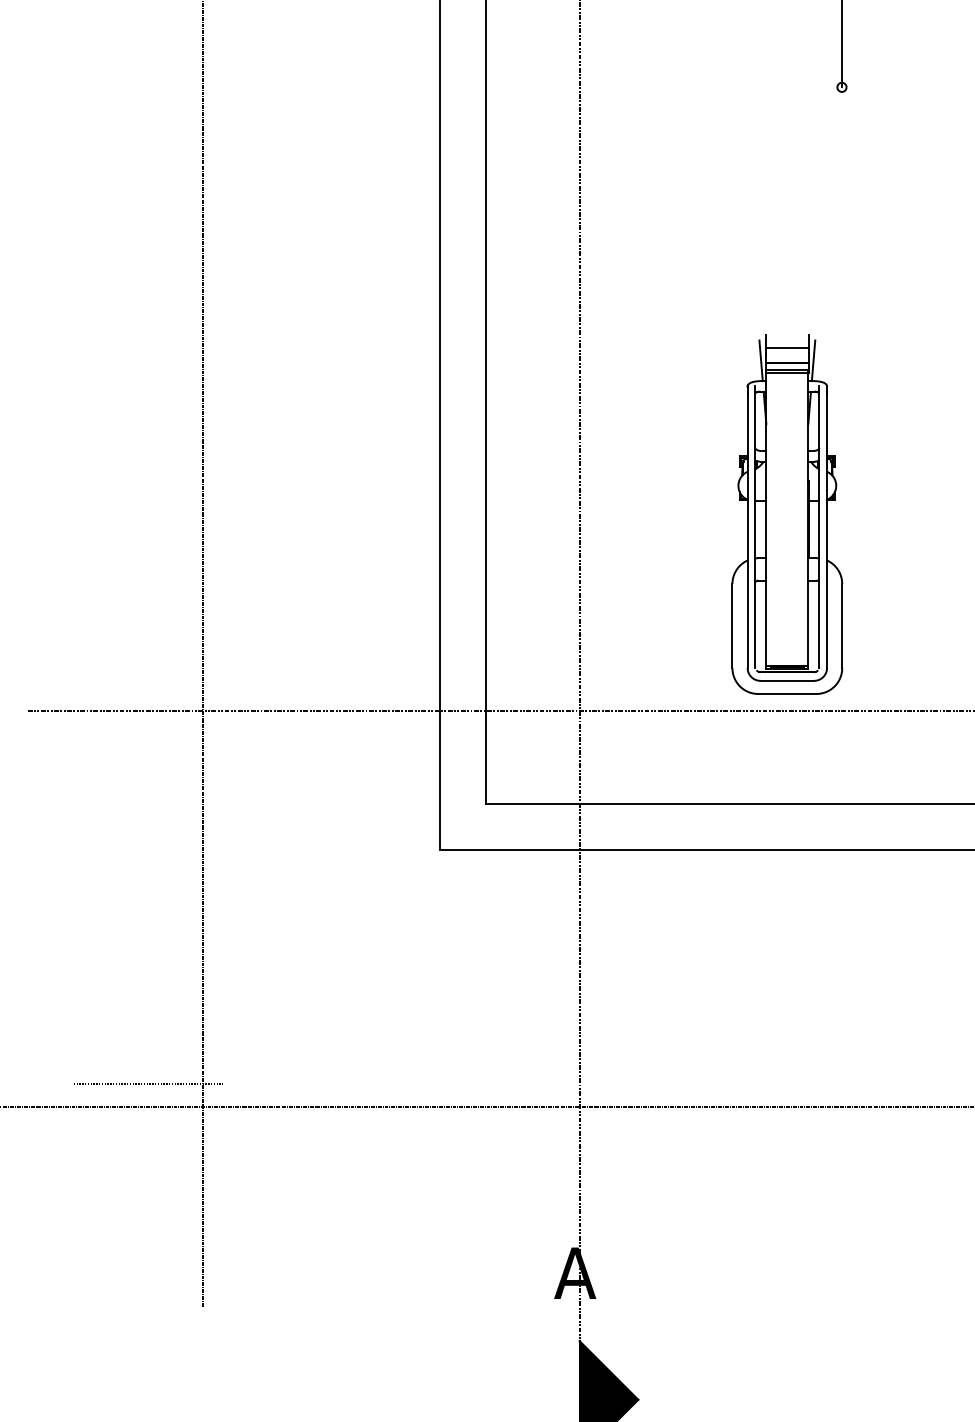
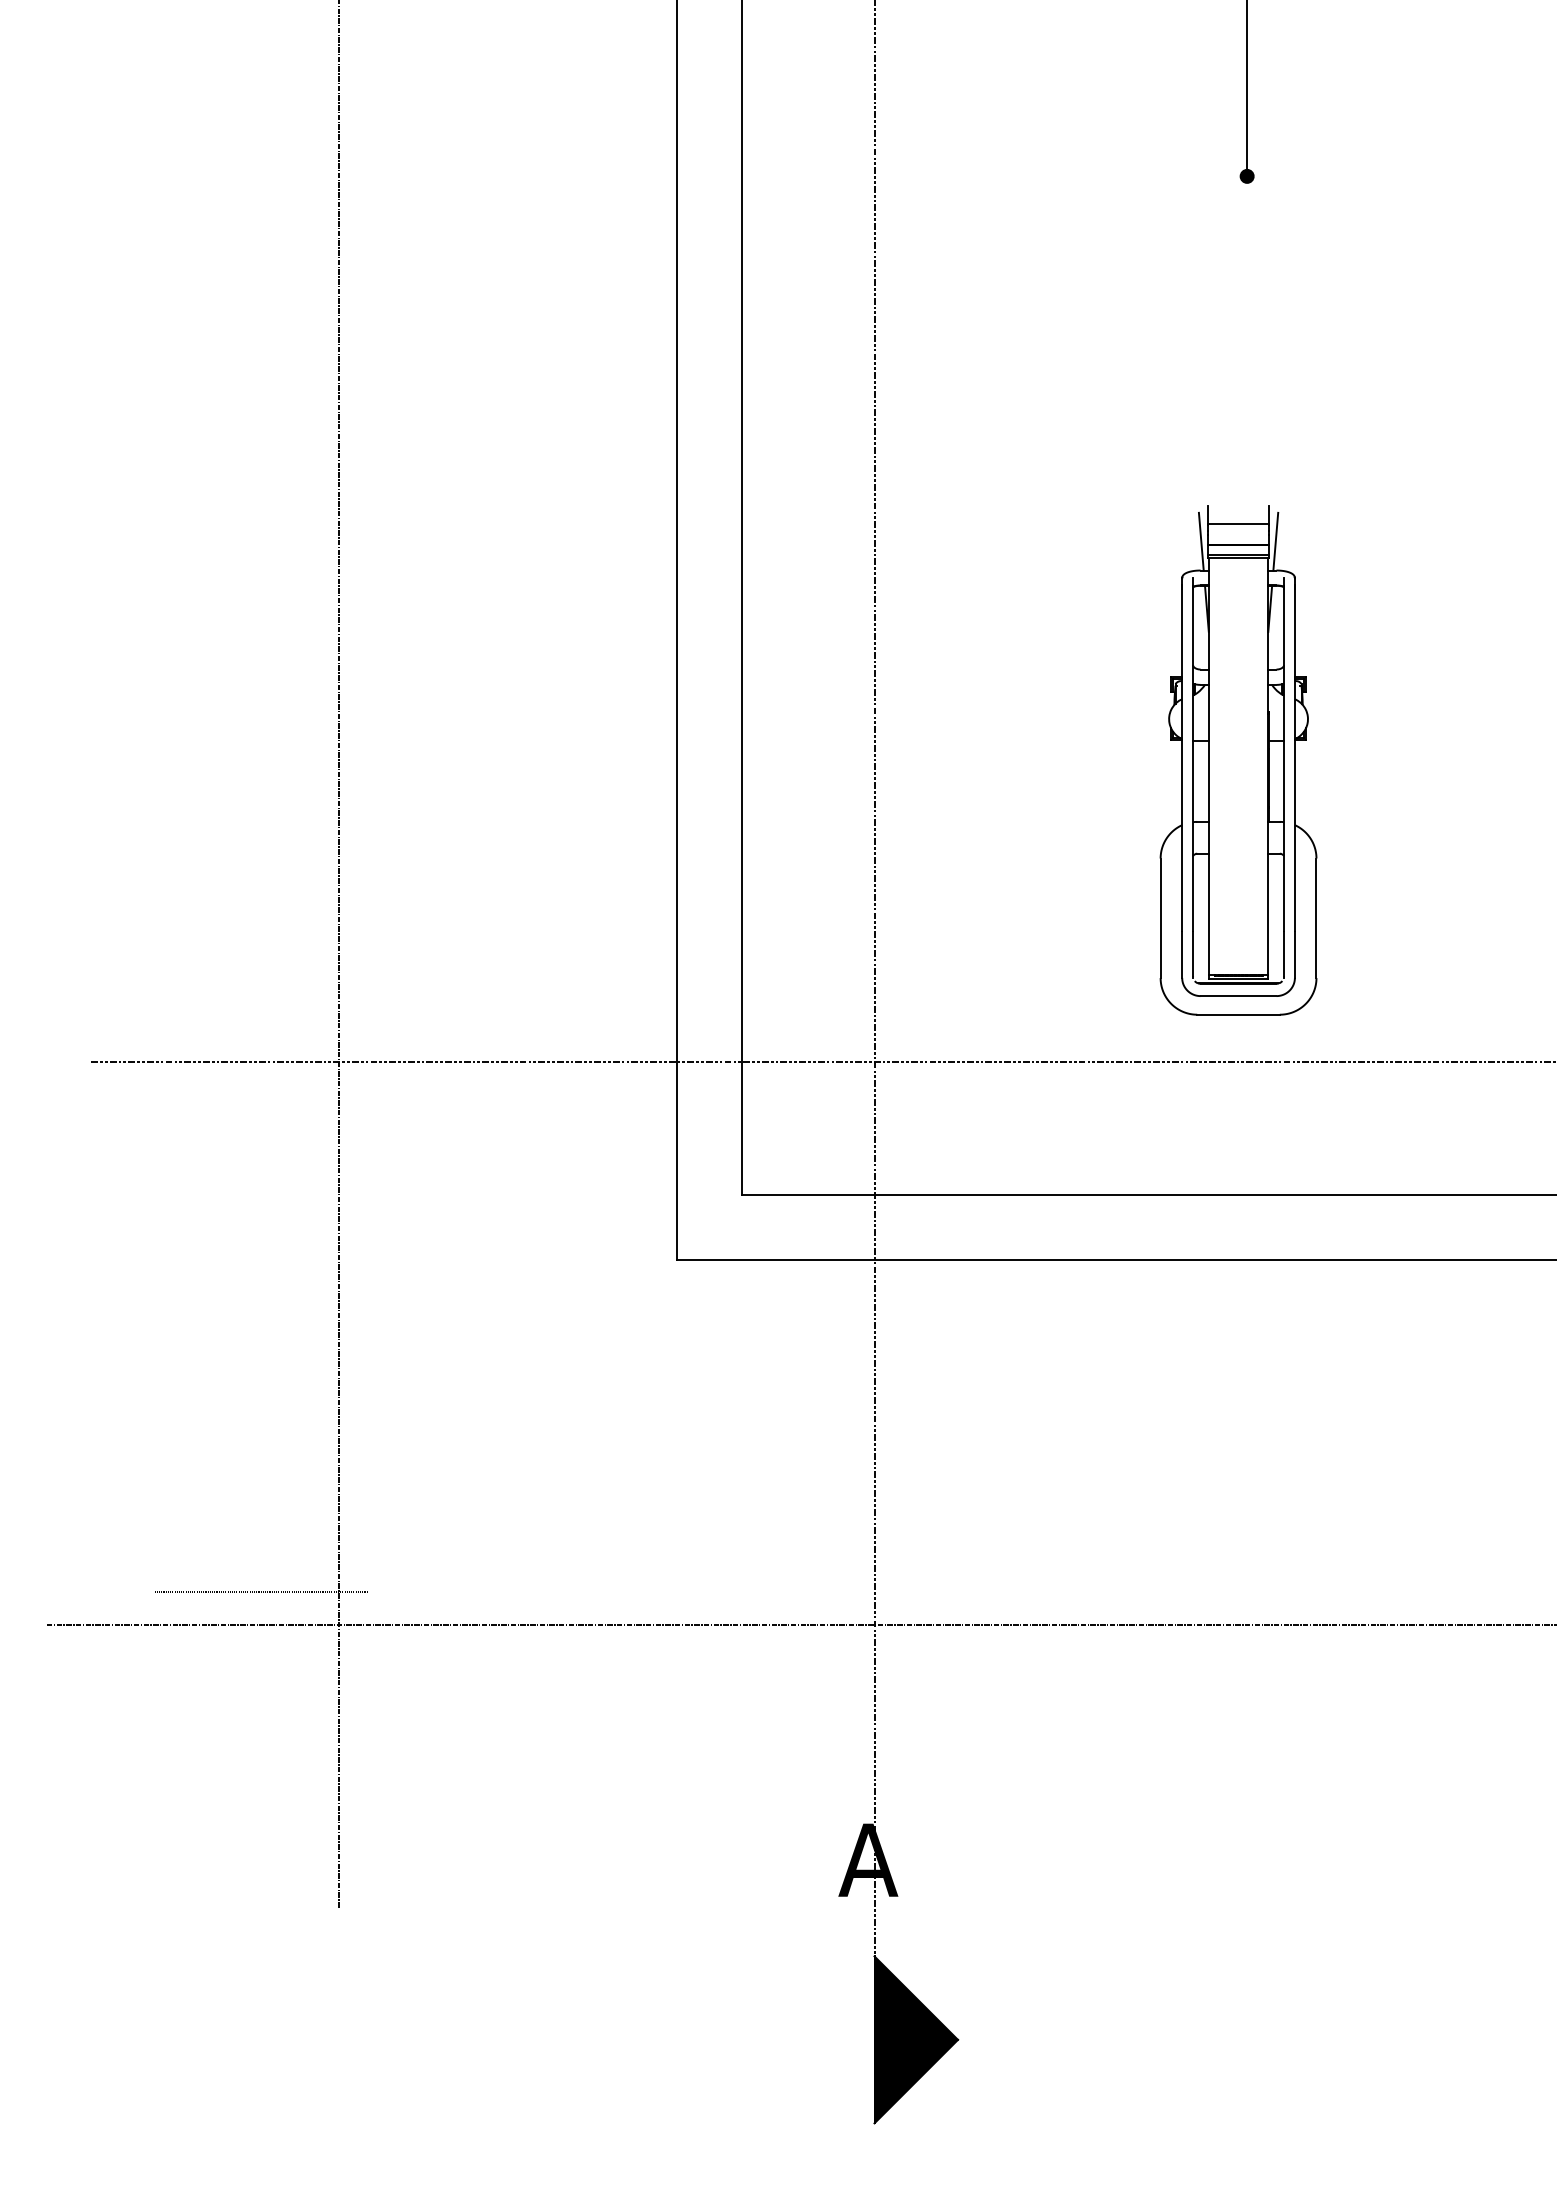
fill: (841, 86) -> (1246, 175), added
part: (787, 514) -> (1238, 760), moved

